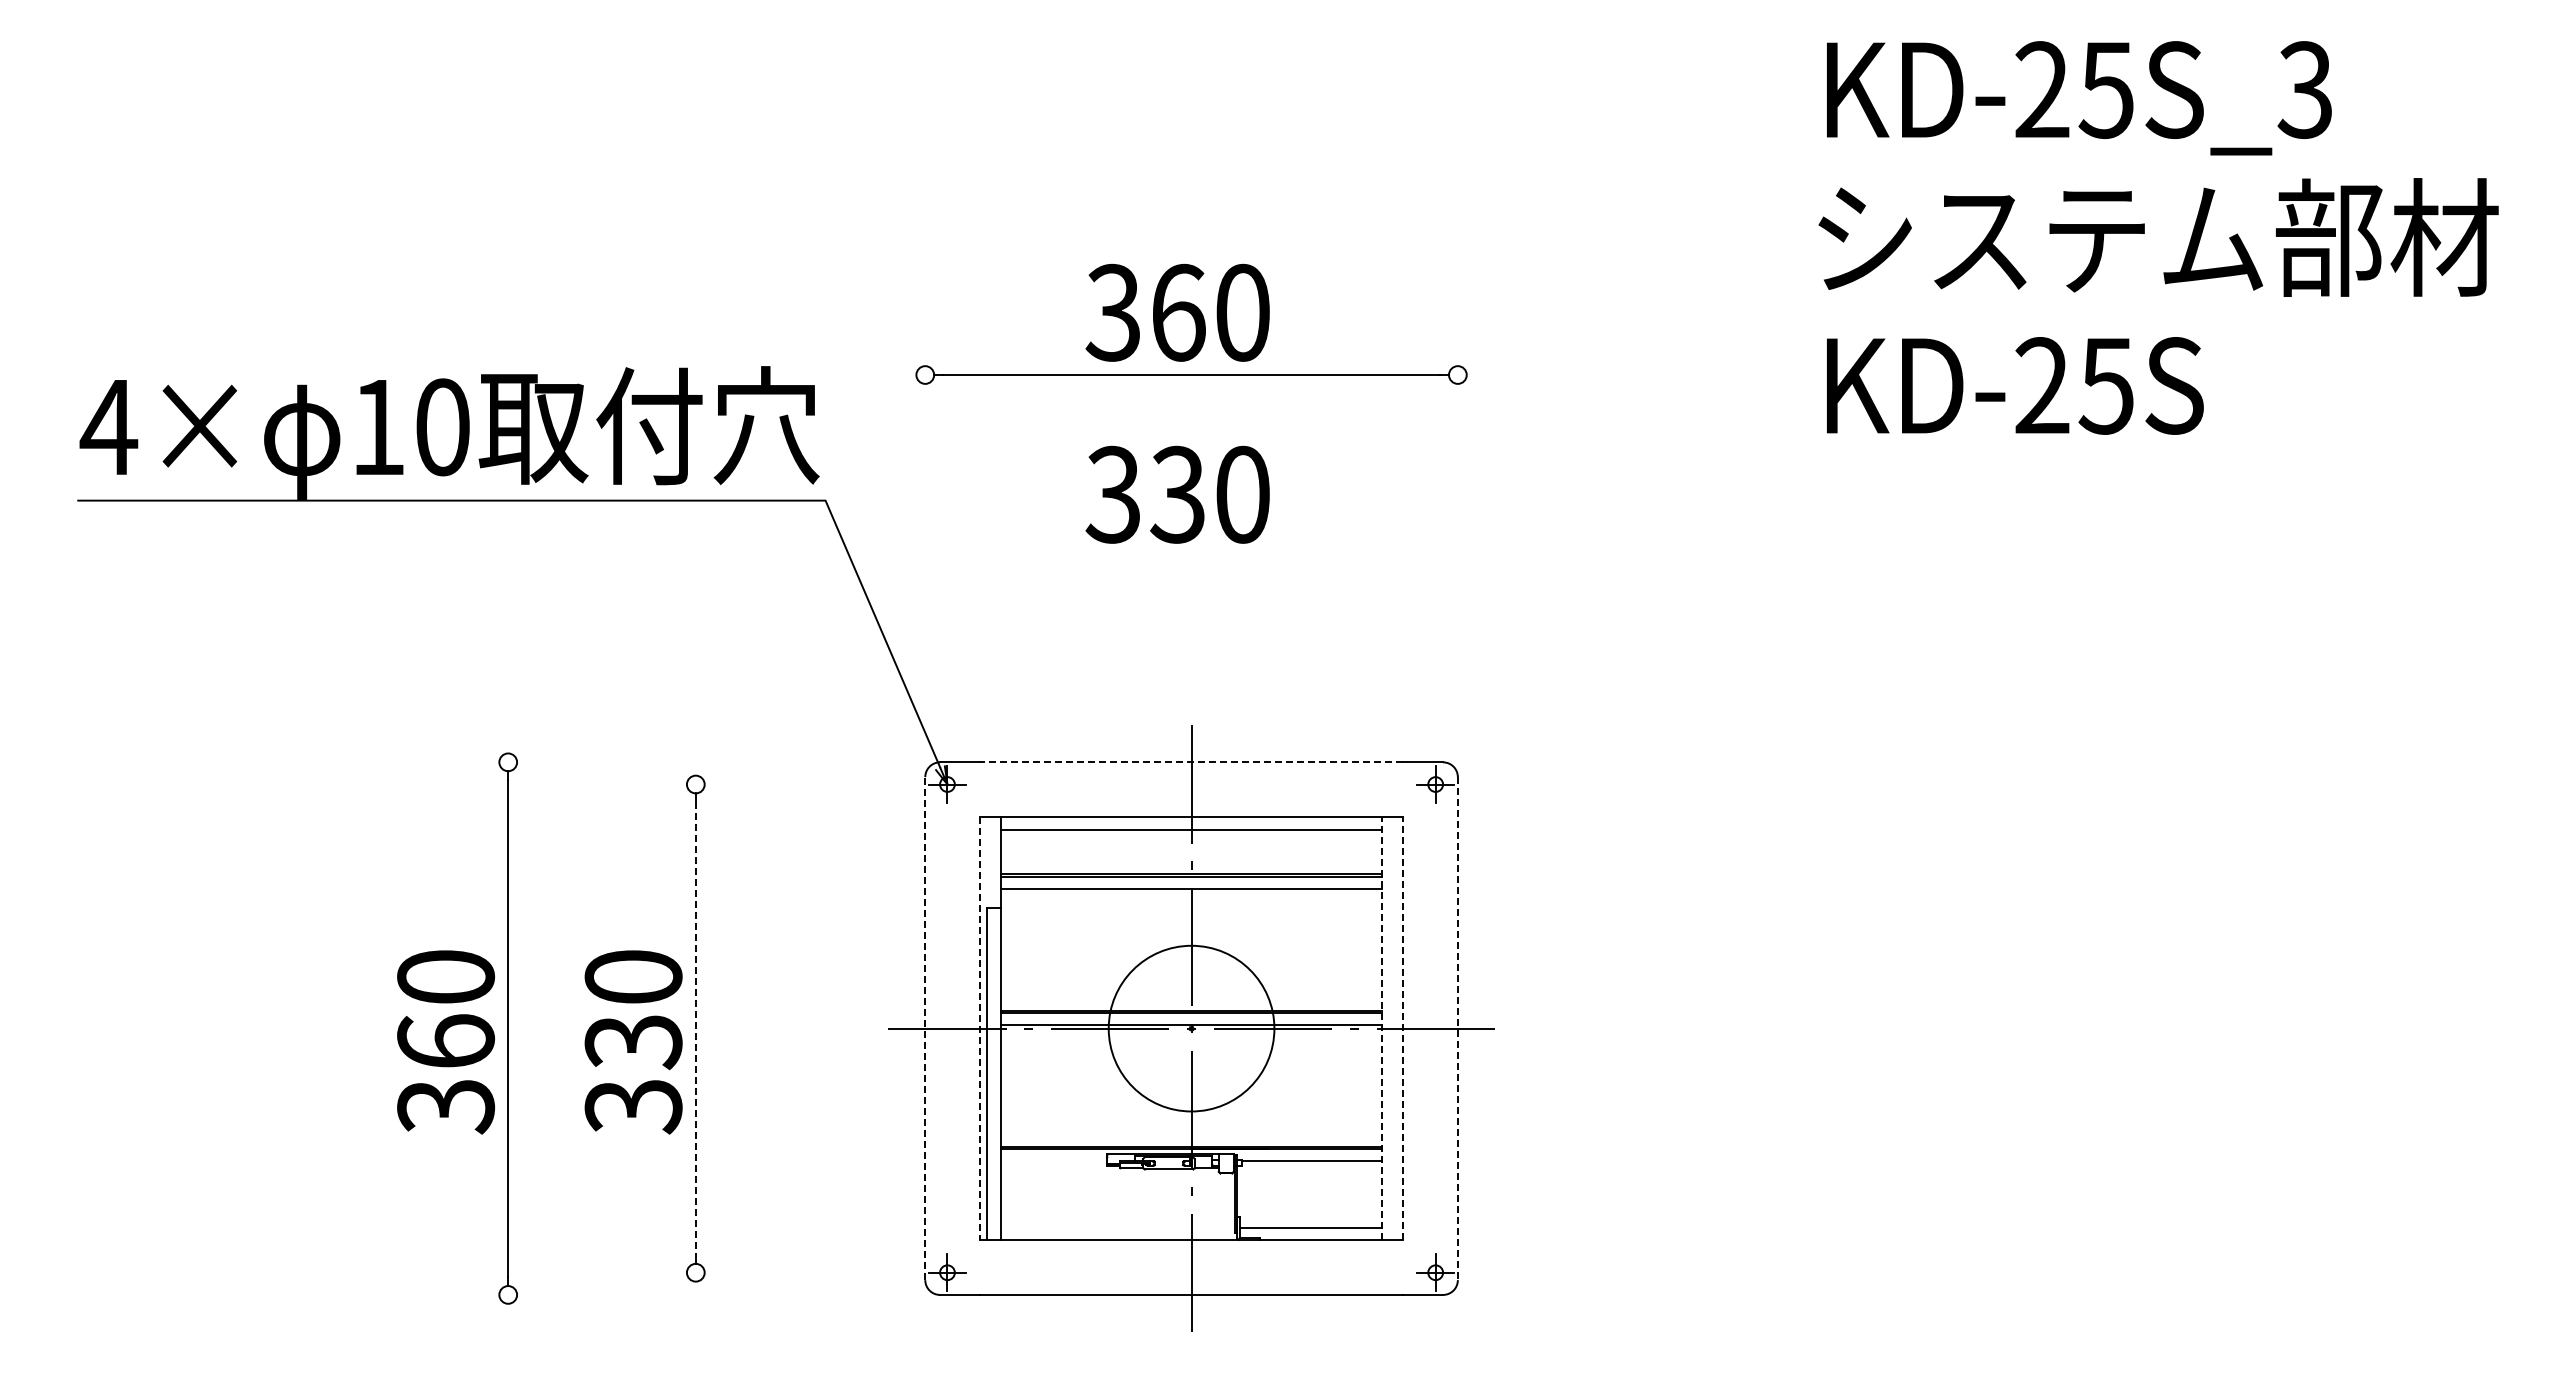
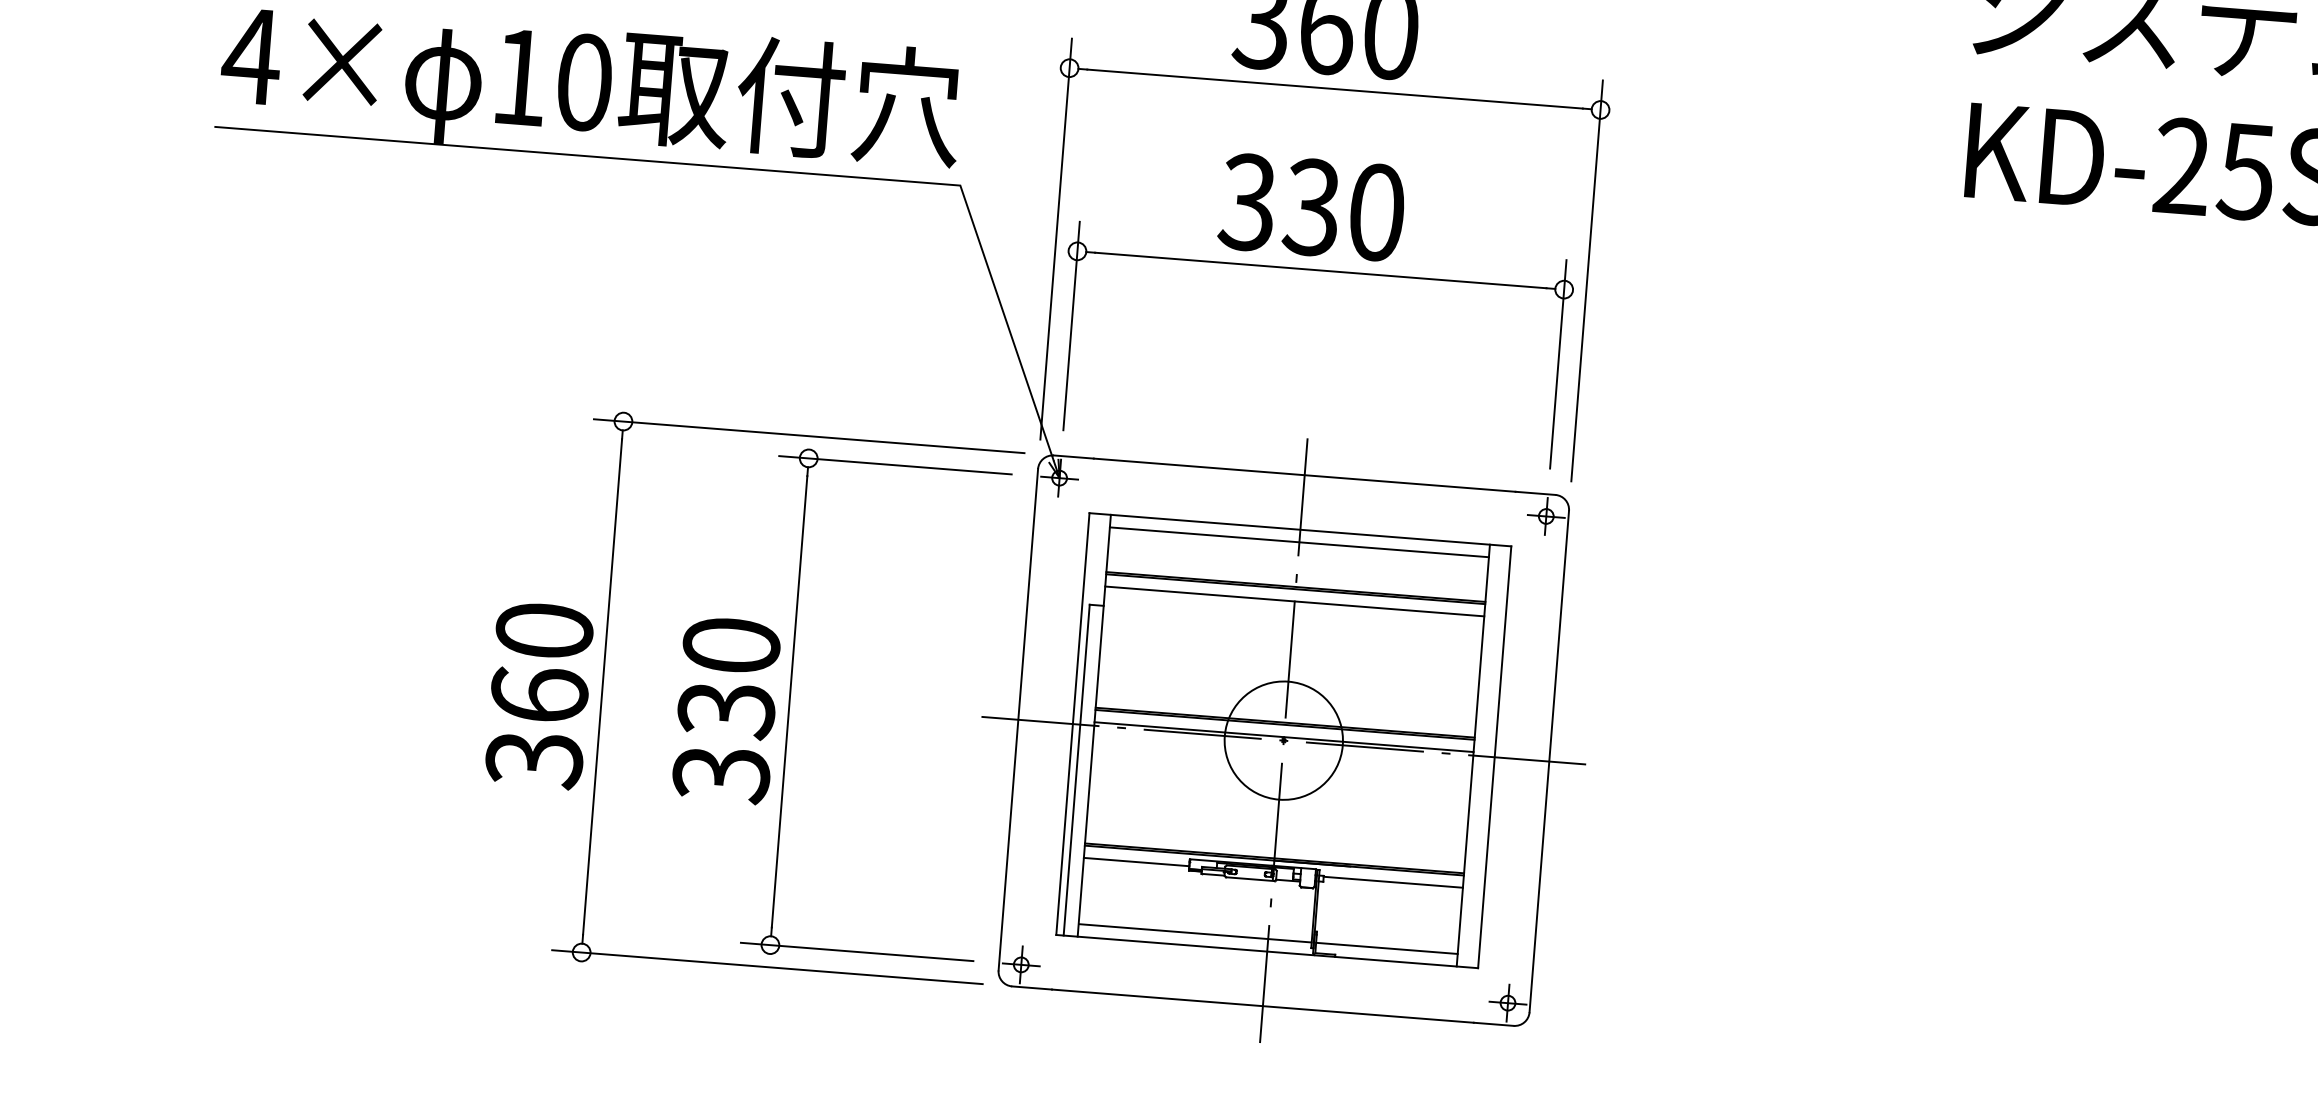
line: (925, 546) -> (1056, 239), added
line: (1457, 546) -> (1586, 280), added
part: (1191, 557) -> (1320, 270), added
line: (694, 762) -> (809, 436), added
line: (1191, 762) -> (1304, 475), dashed -> solid
line: (782, 784) -> (895, 465), added
line: (925, 1028) -> (1018, 719), dashed -> solid
line: (980, 1028) -> (1073, 723), dashed -> solid
circle: (1191, 1028) -> (1283, 740), size x0.71
line: (1381, 1028) -> (1473, 755), dashed -> solid
line: (1403, 1028) -> (1495, 757), dashed -> solid
line: (1457, 1028) -> (1548, 761), dashed -> solid
line: (695, 1029) -> (789, 702), dashed -> solid
line: (1054, 1161) -> (1136, 862), added
line: (1118, 1227) -> (1195, 933), added
line: (782, 1272) -> (856, 951), added
line: (694, 1294) -> (767, 966), added

